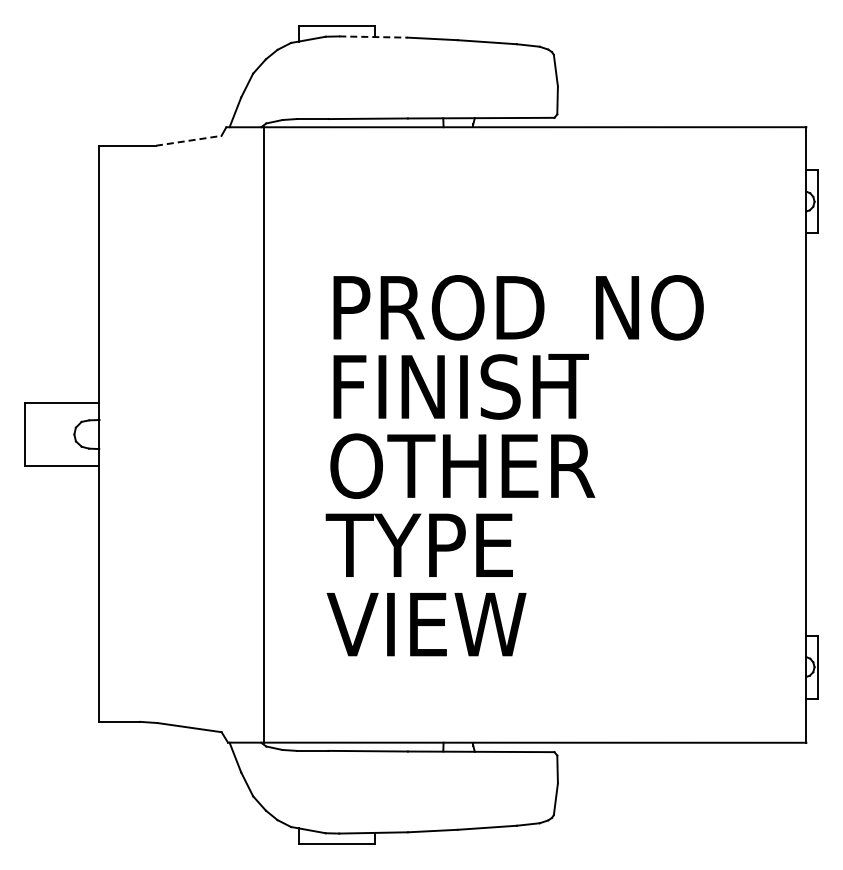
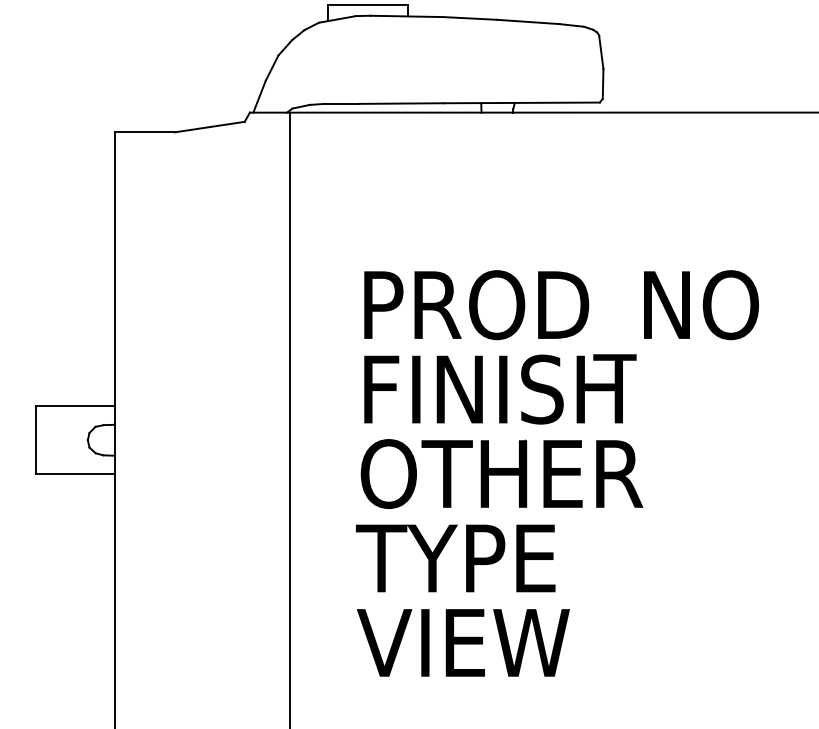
line: (374, 37) -> (407, 16), dashed -> solid
line: (189, 140) -> (210, 126), dashed -> solid

